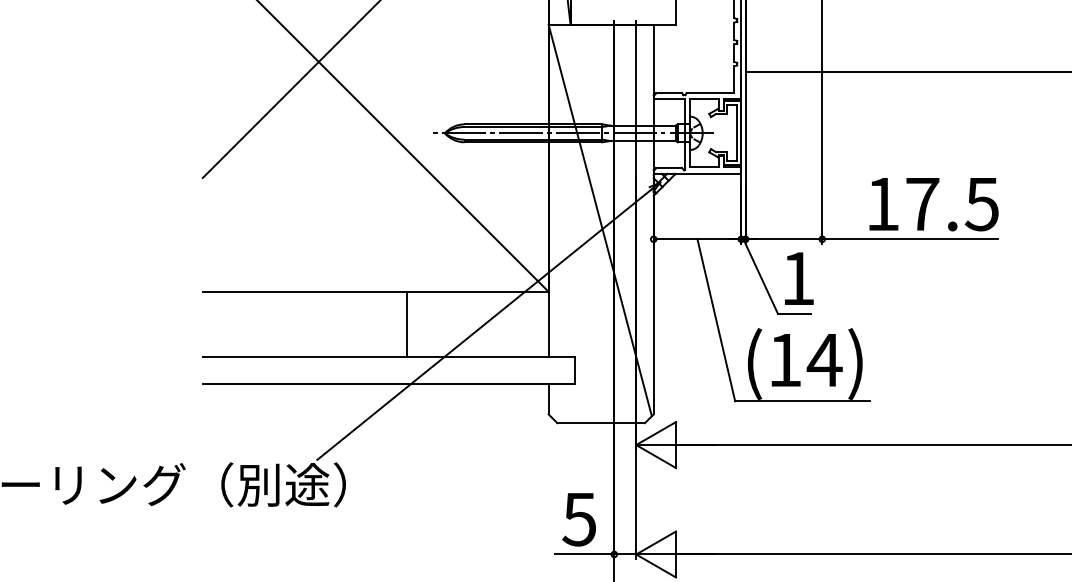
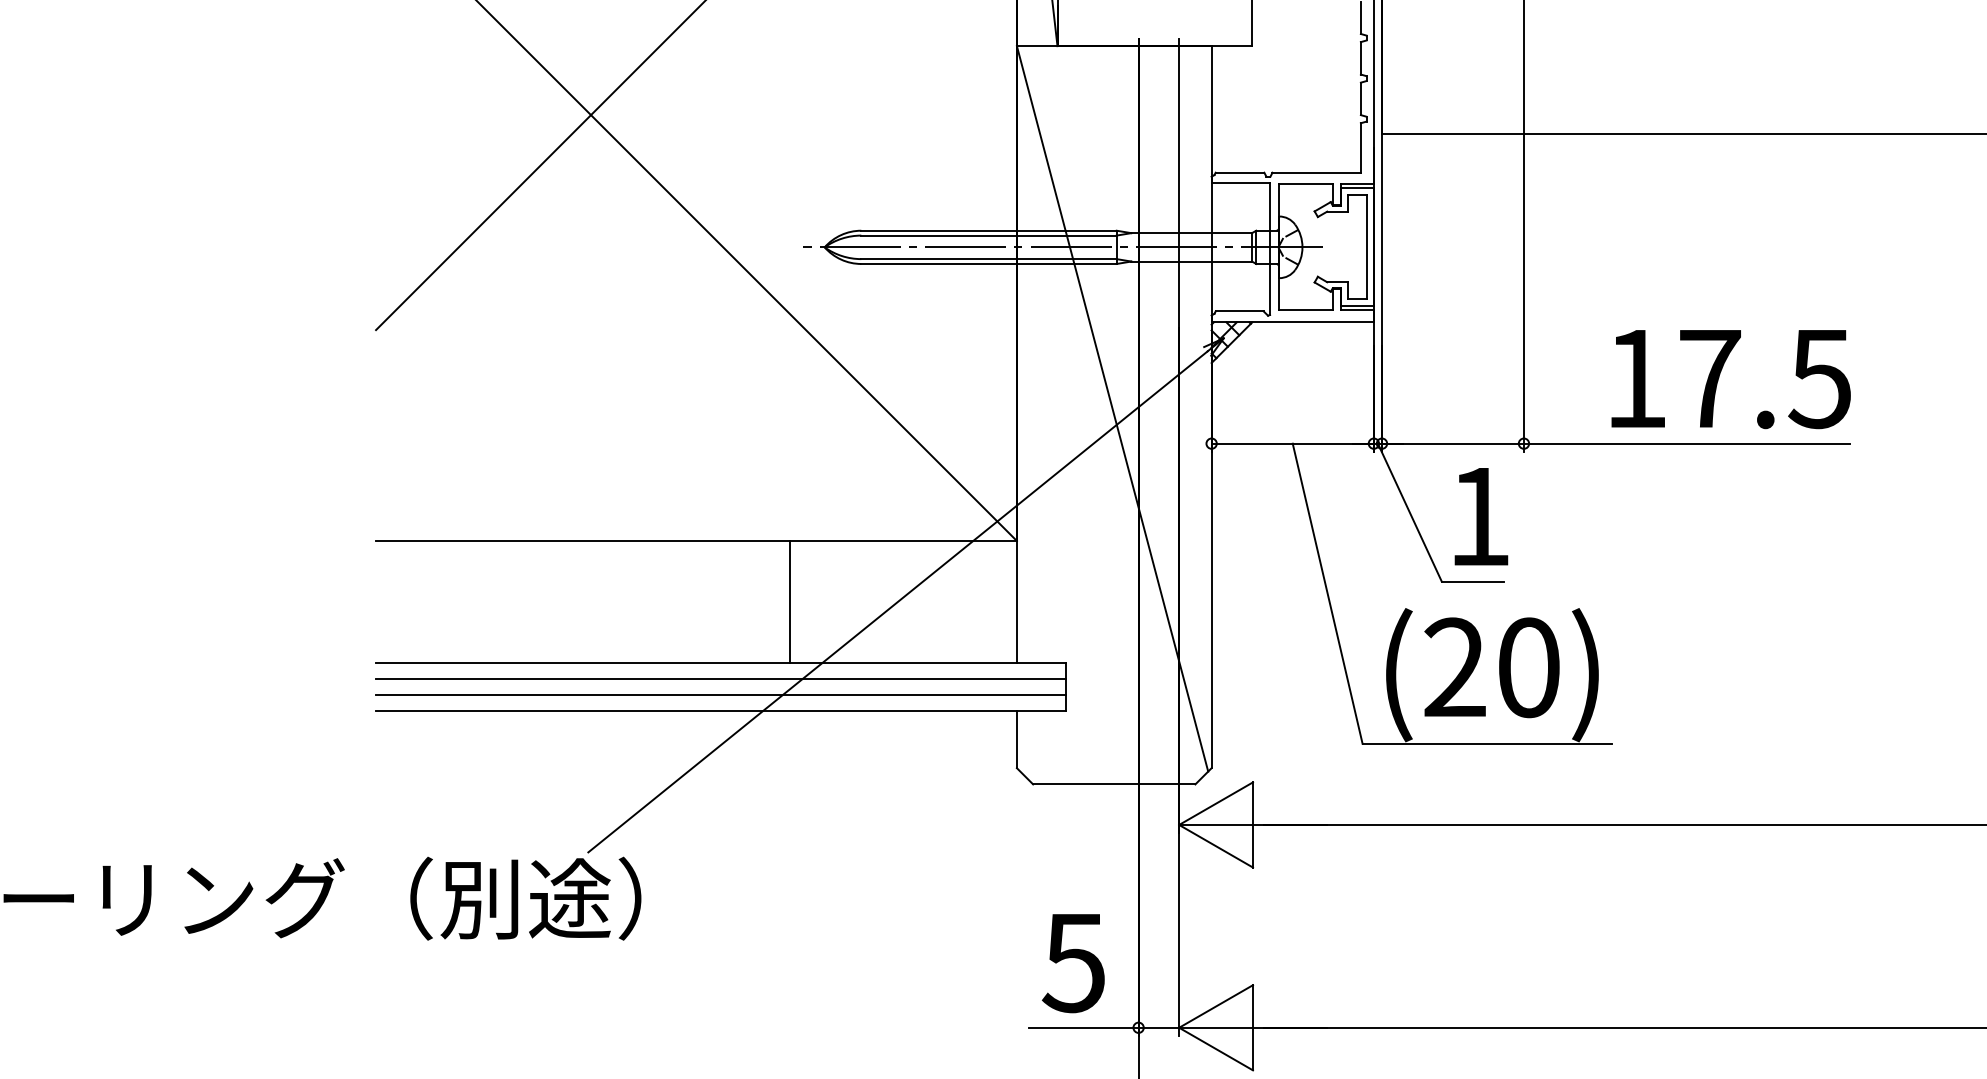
line: (407, 324) -> (790, 601), moved
text: (805, 360) -> (1492, 668), (14) -> (20)
line: (388, 366) -> (720, 679), added
line: (388, 375) -> (720, 696), added

